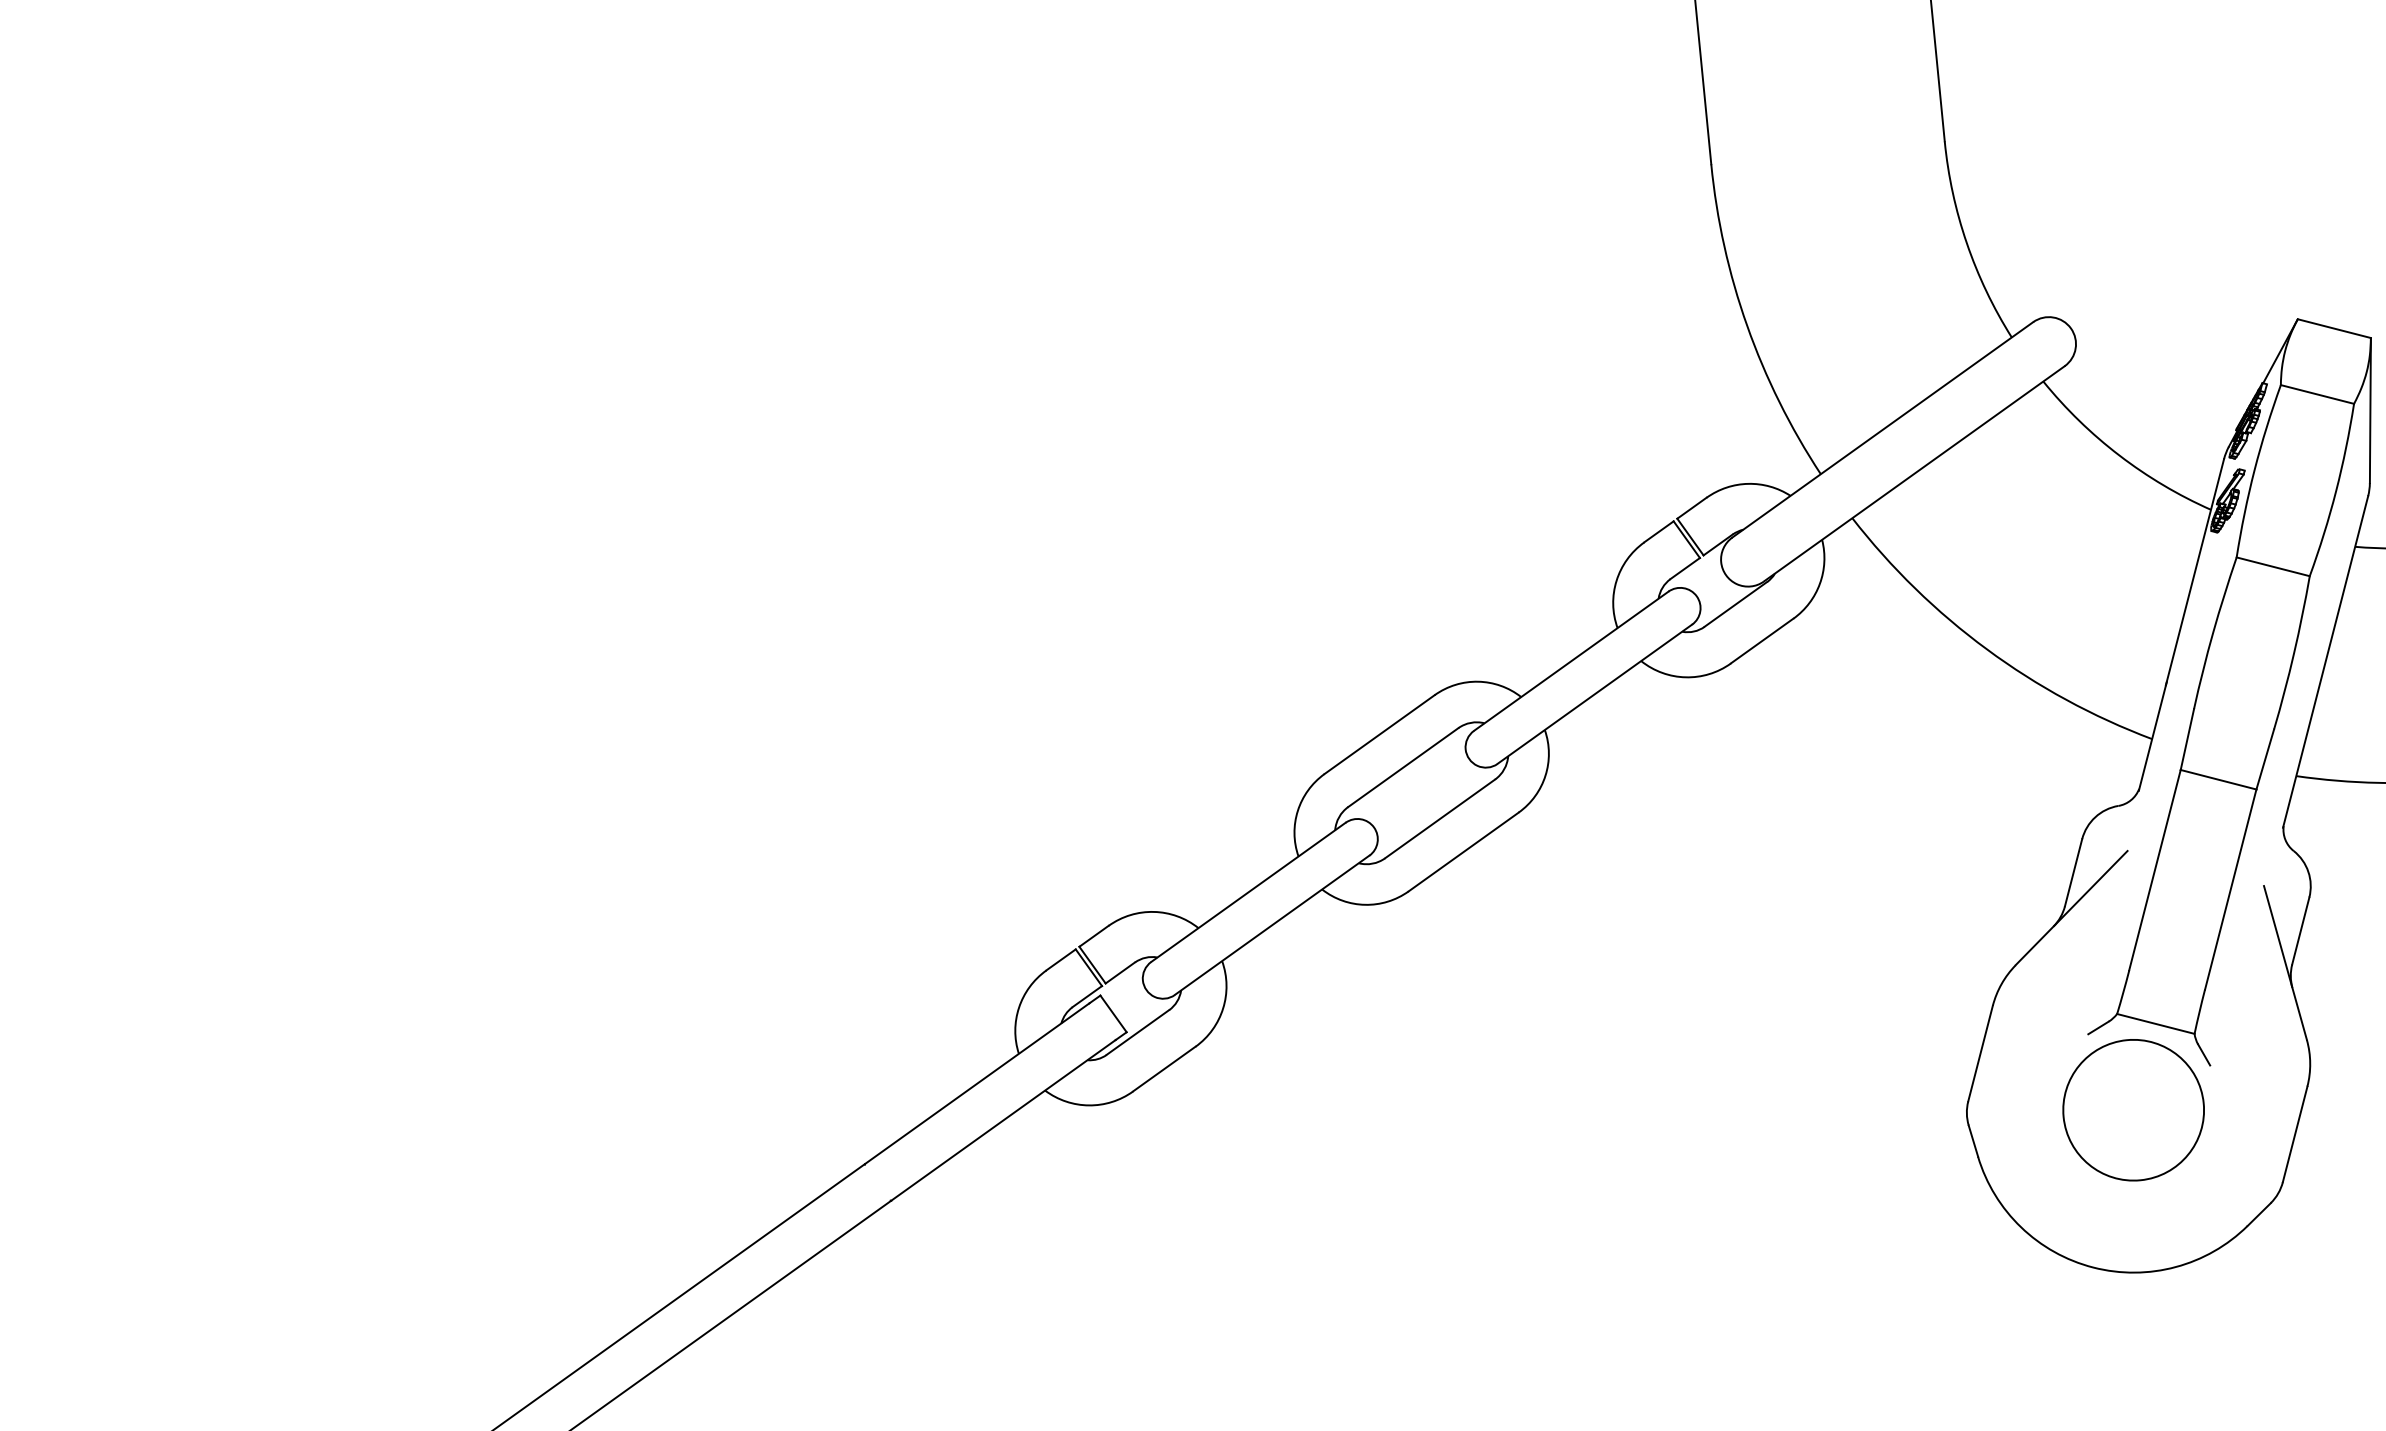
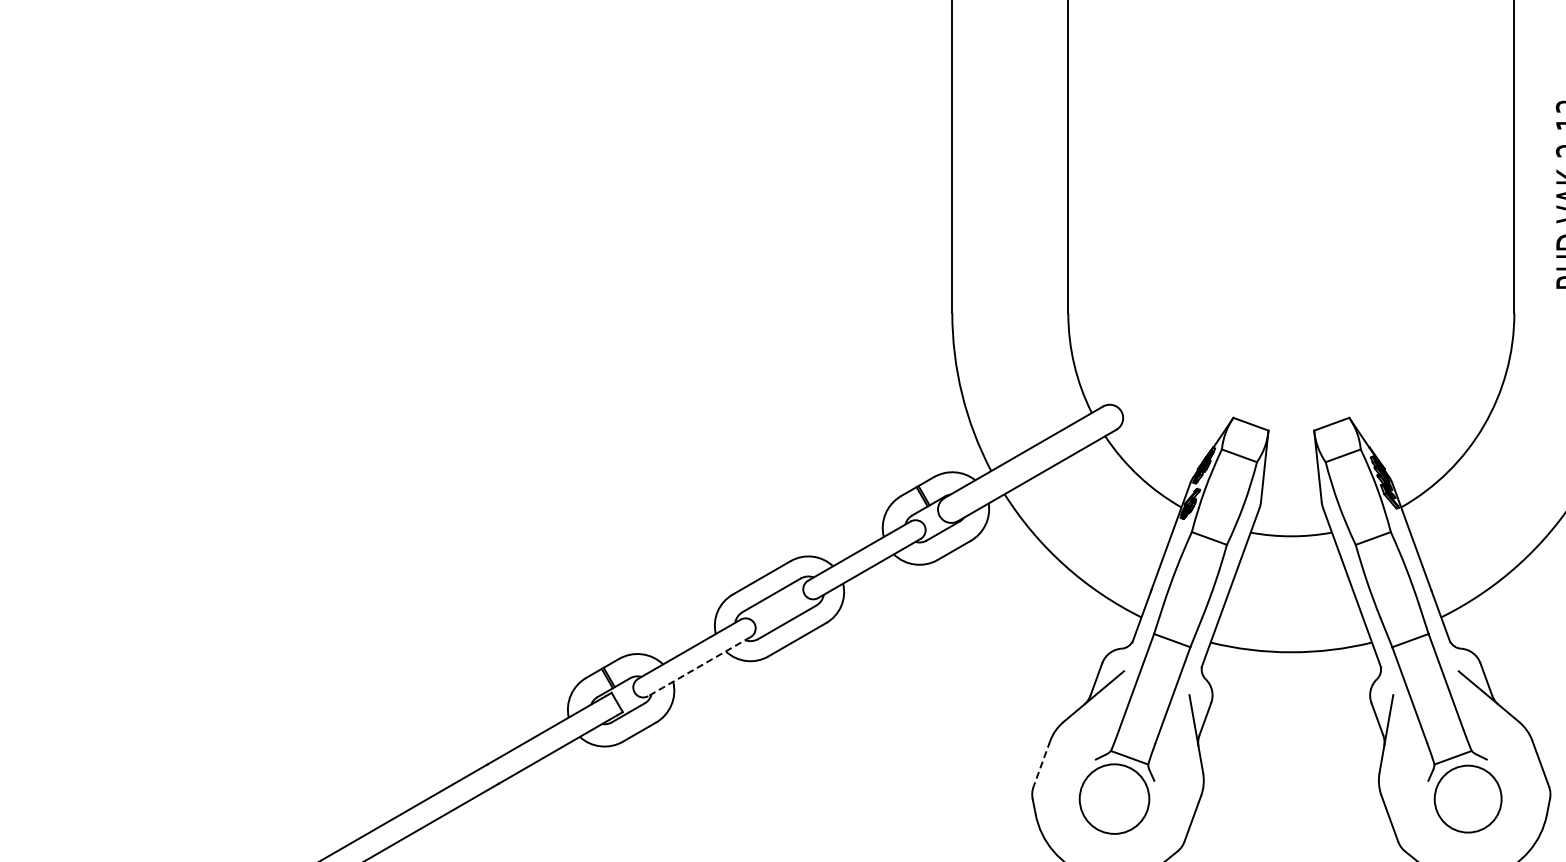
line: (1272, 925) -> (699, 666), solid -> dashed
line: (1979, 1054) -> (1041, 764), solid -> dashed

